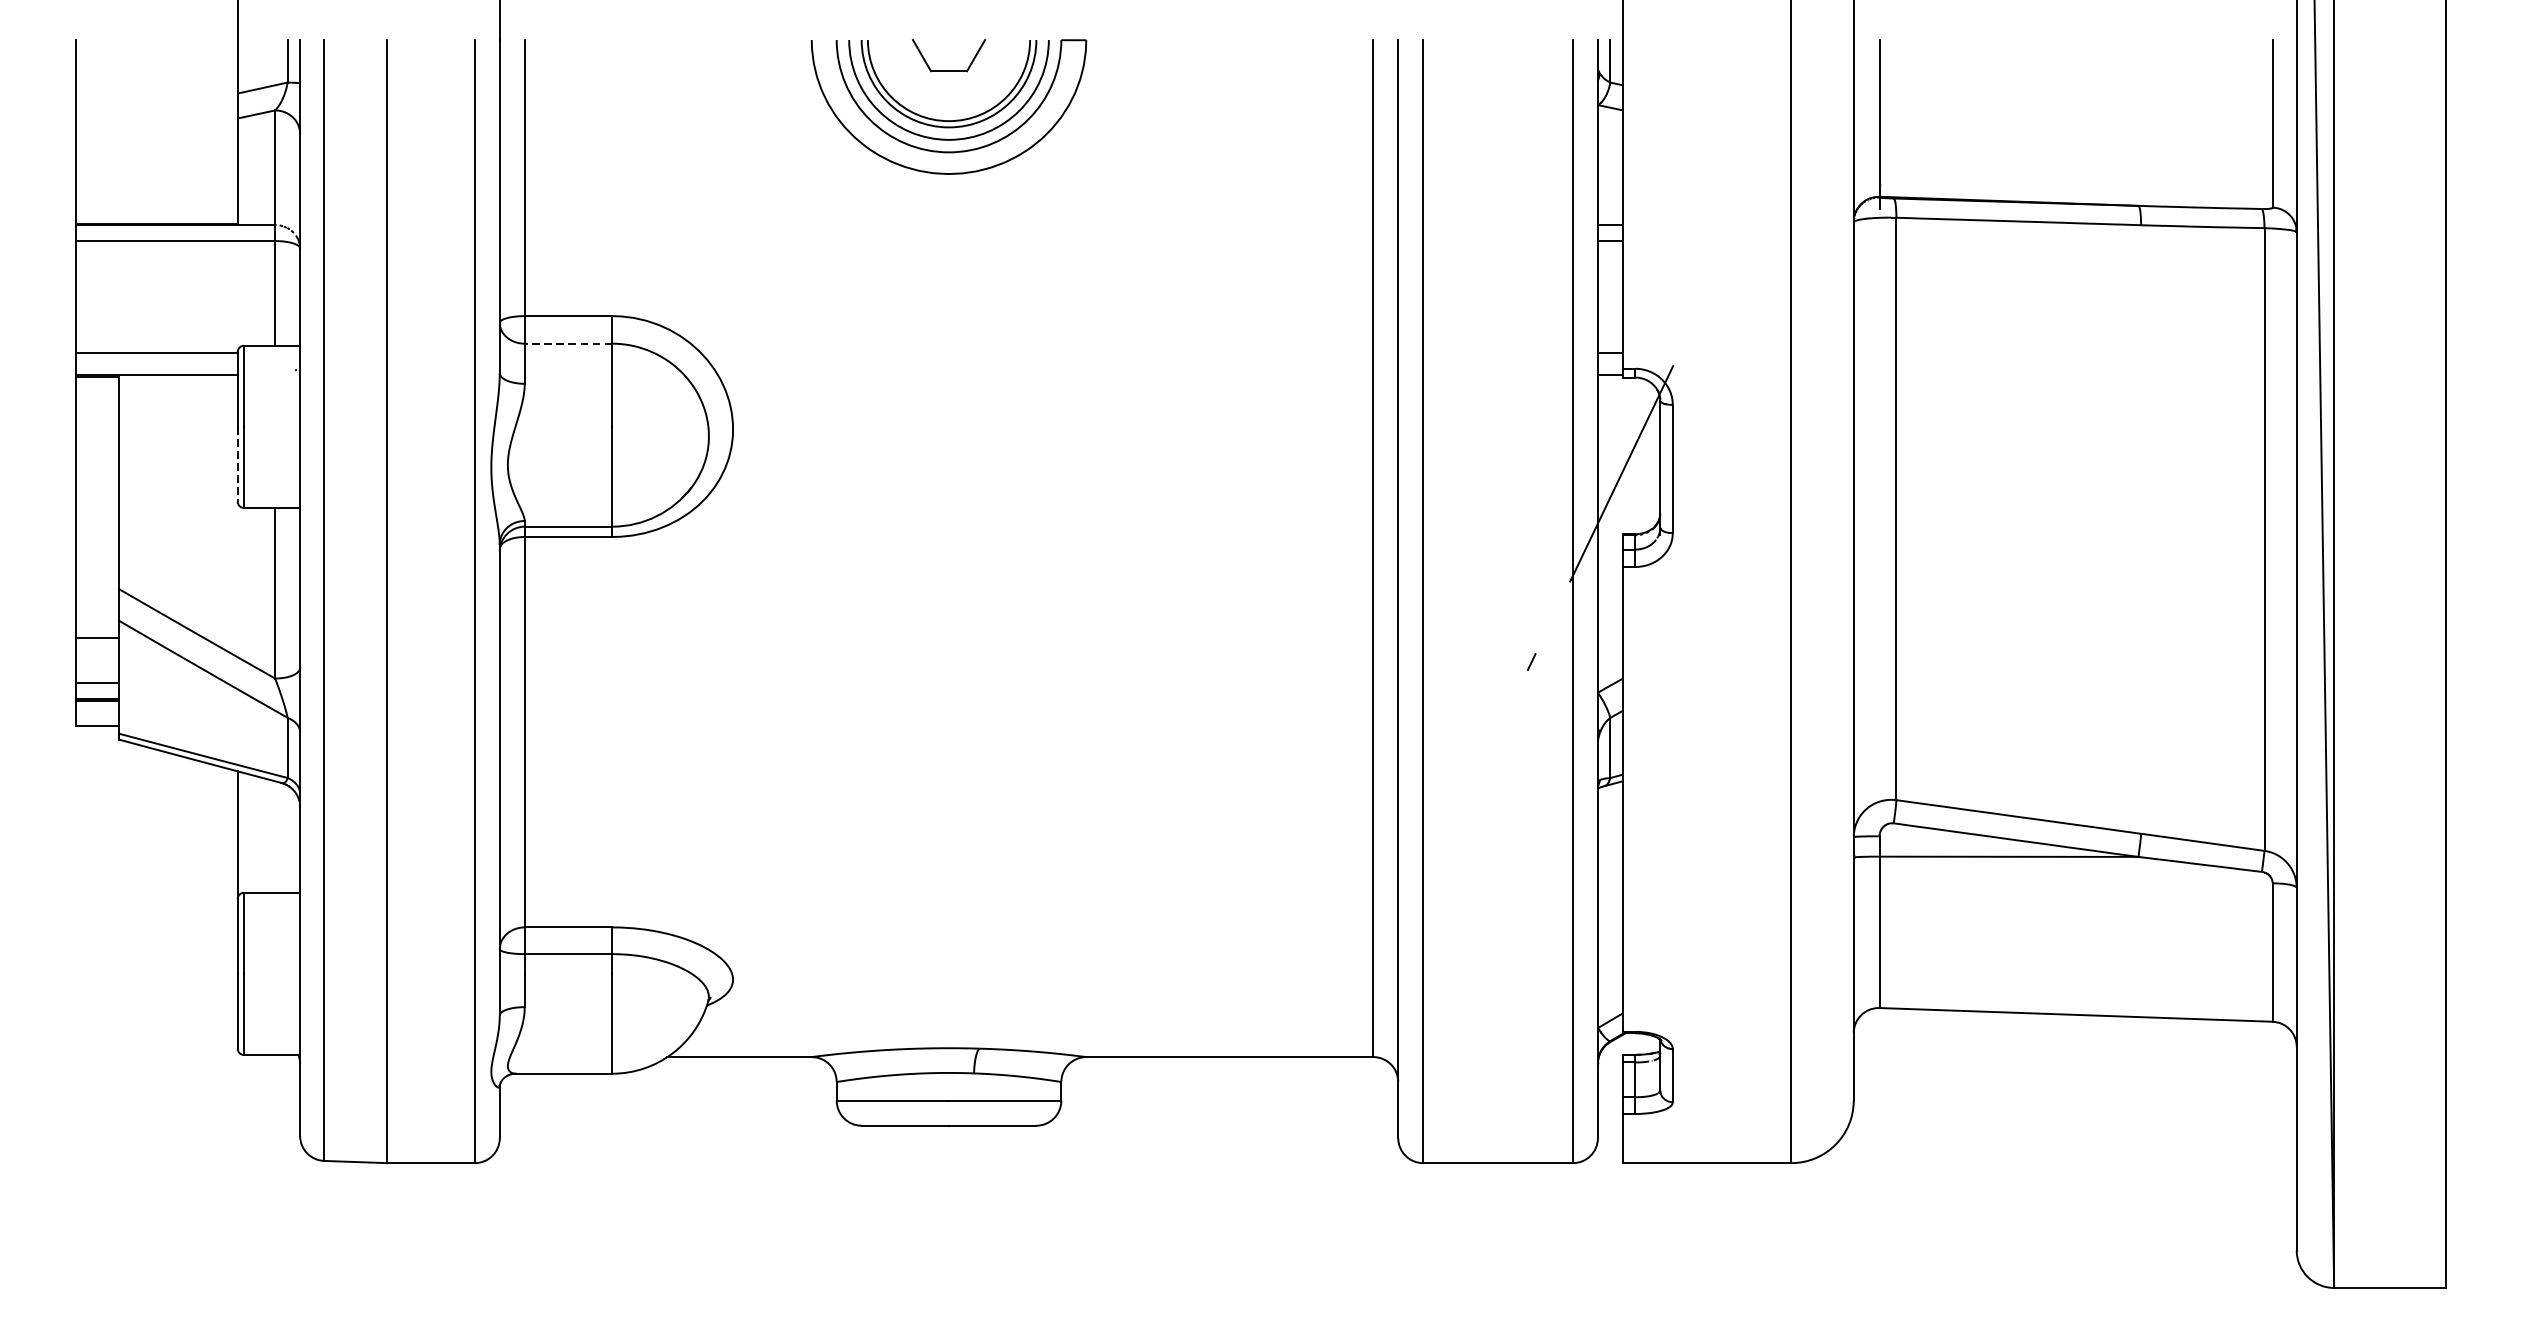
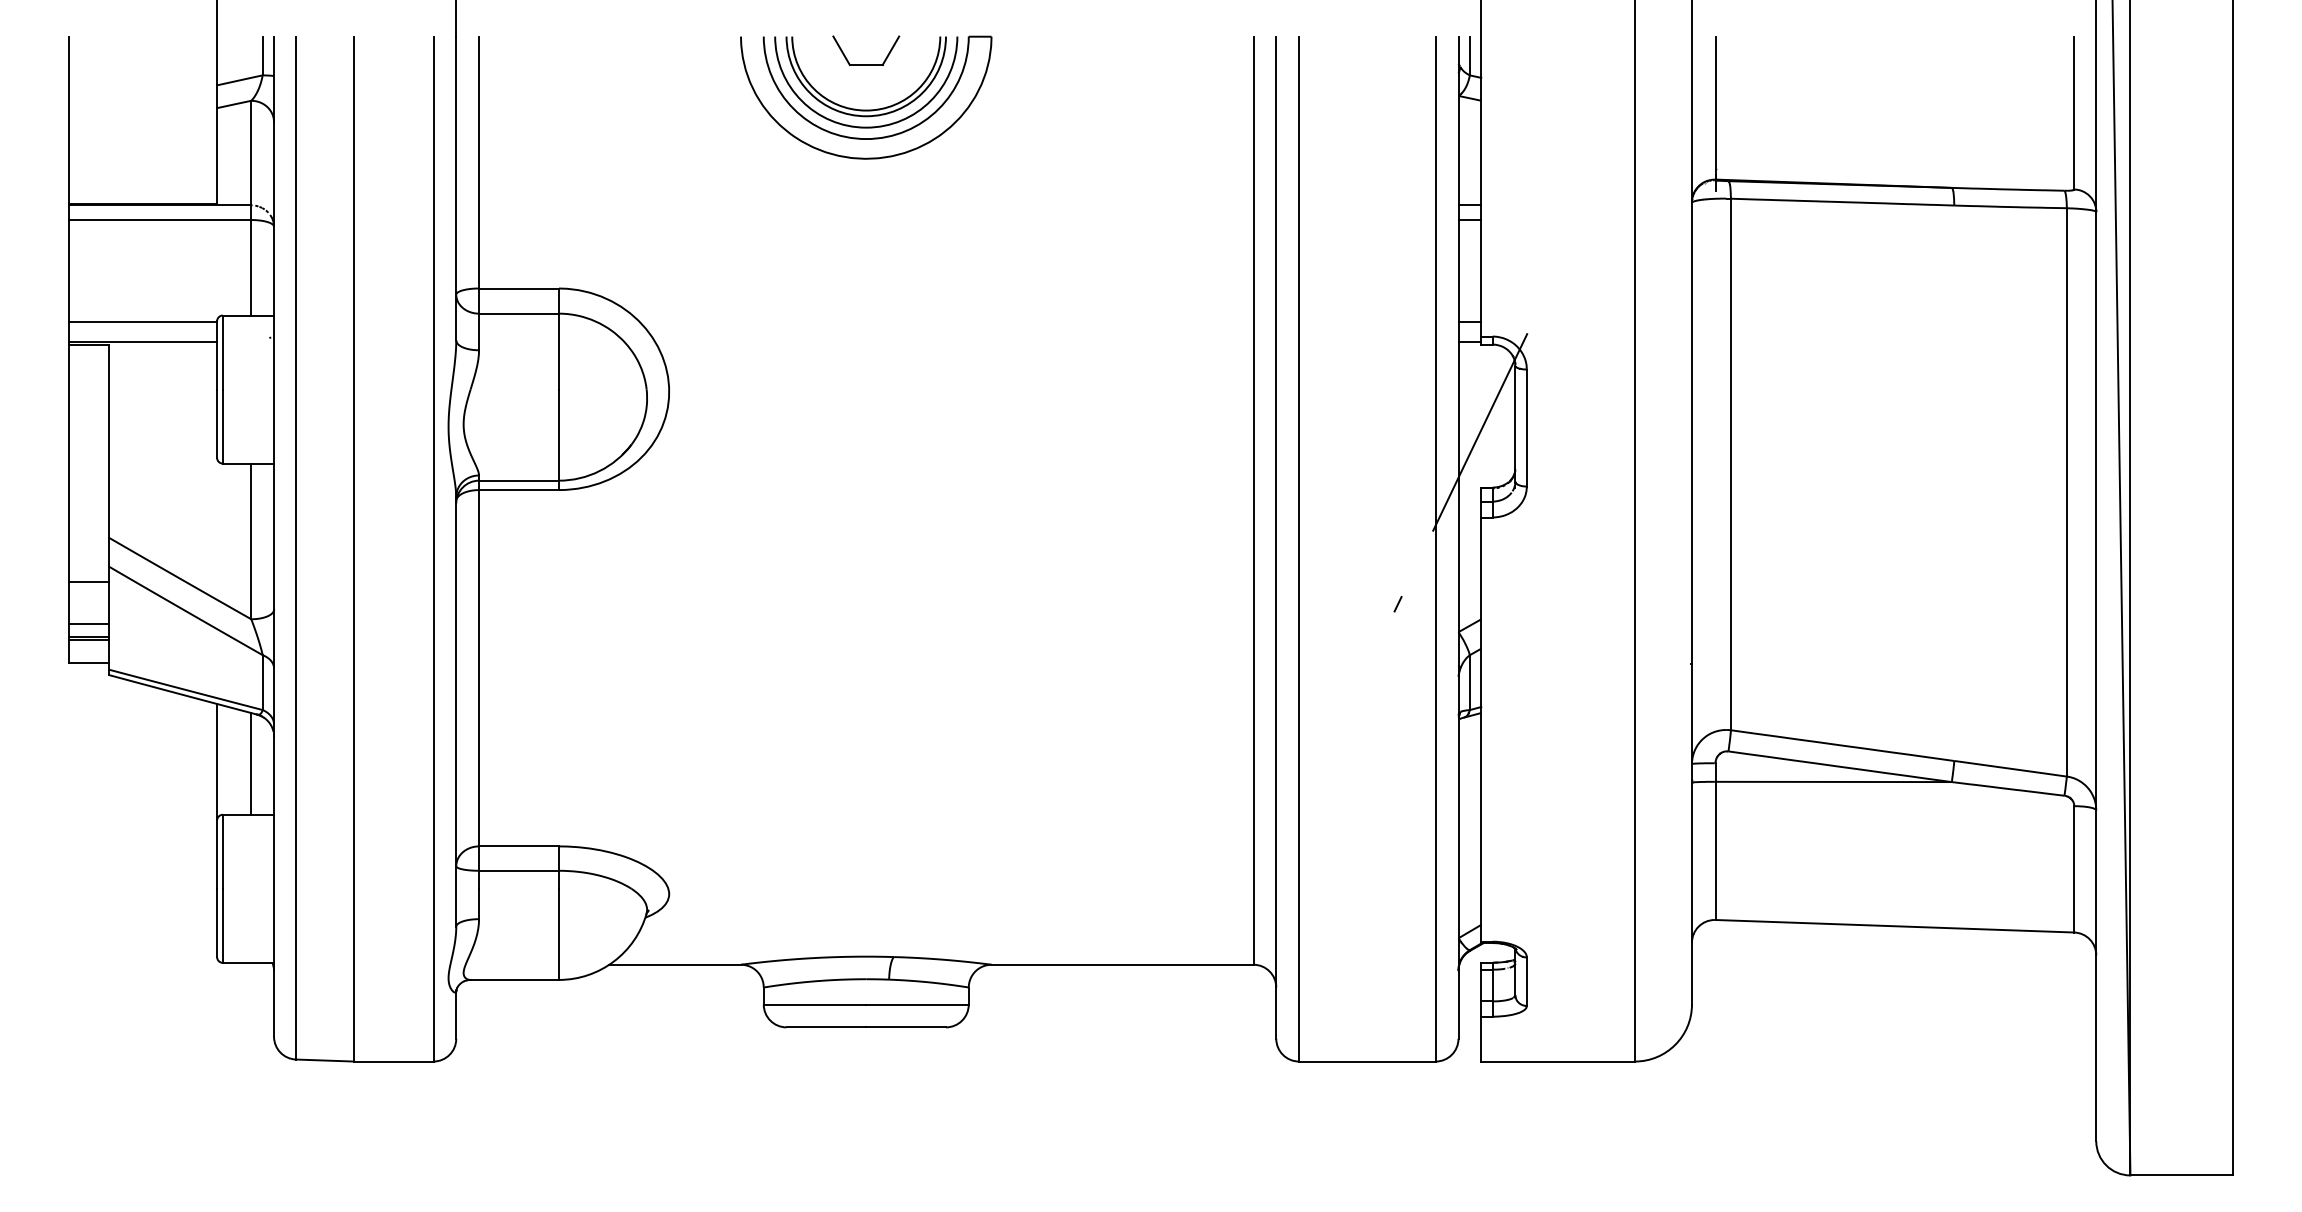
line: (569, 343) -> (519, 313), dashed -> solid
line: (238, 465) -> (217, 424), dashed -> solid
line: (275, 836) -> (251, 763), added

